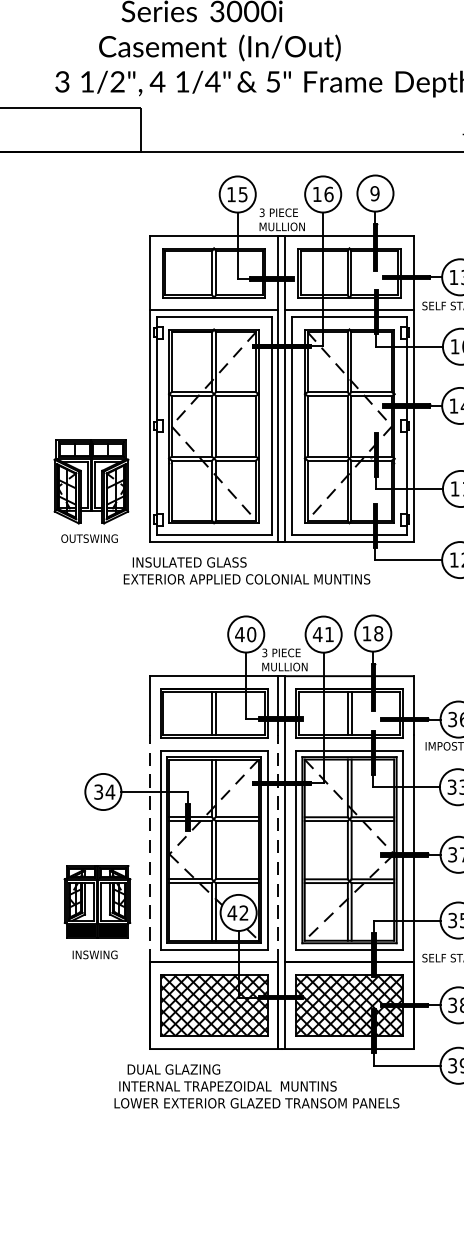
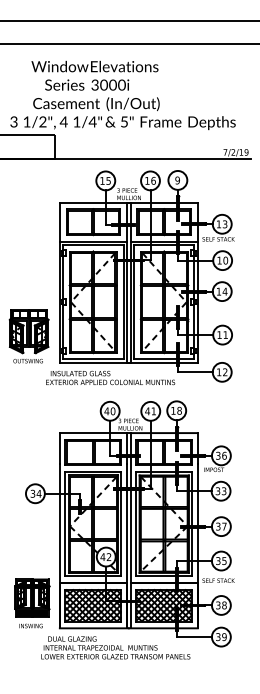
line: (149, 848) -> (59, 523), dashed -> solid
line: (277, 848) -> (126, 523), dashed -> solid
part: (97, 911) -> (32, 603), moved

